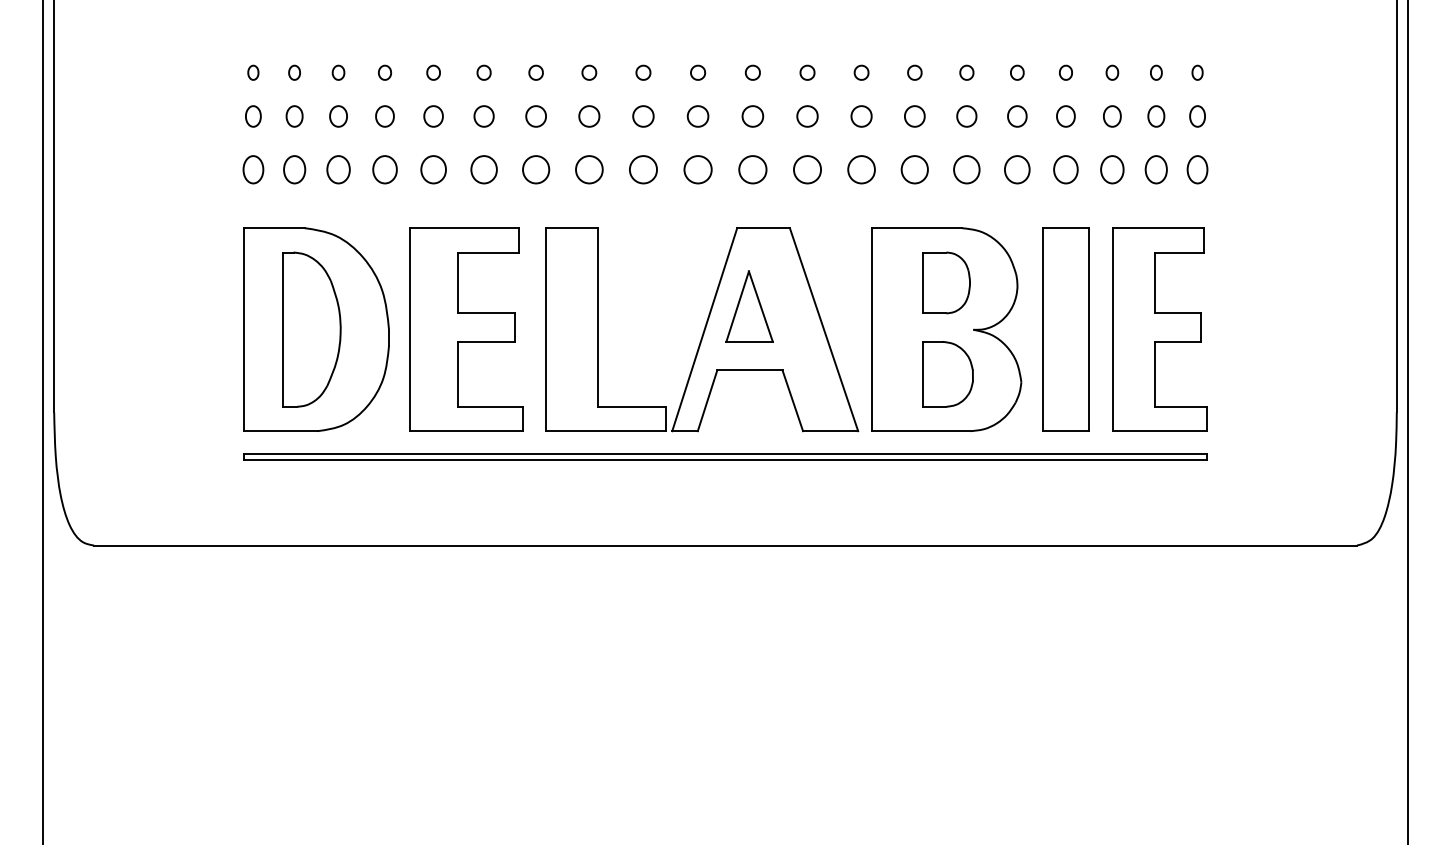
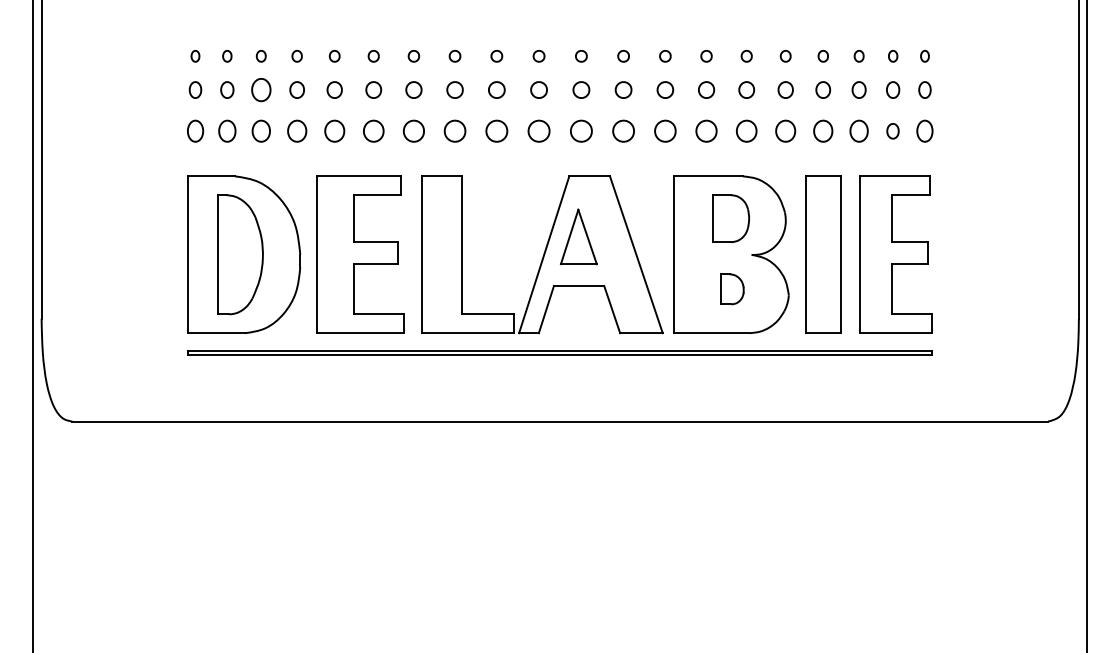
part: (338, 116) -> (261, 90), size x1.4
part: (1155, 169) -> (892, 131), size x0.7
part: (947, 374) -> (731, 289), size x0.6

